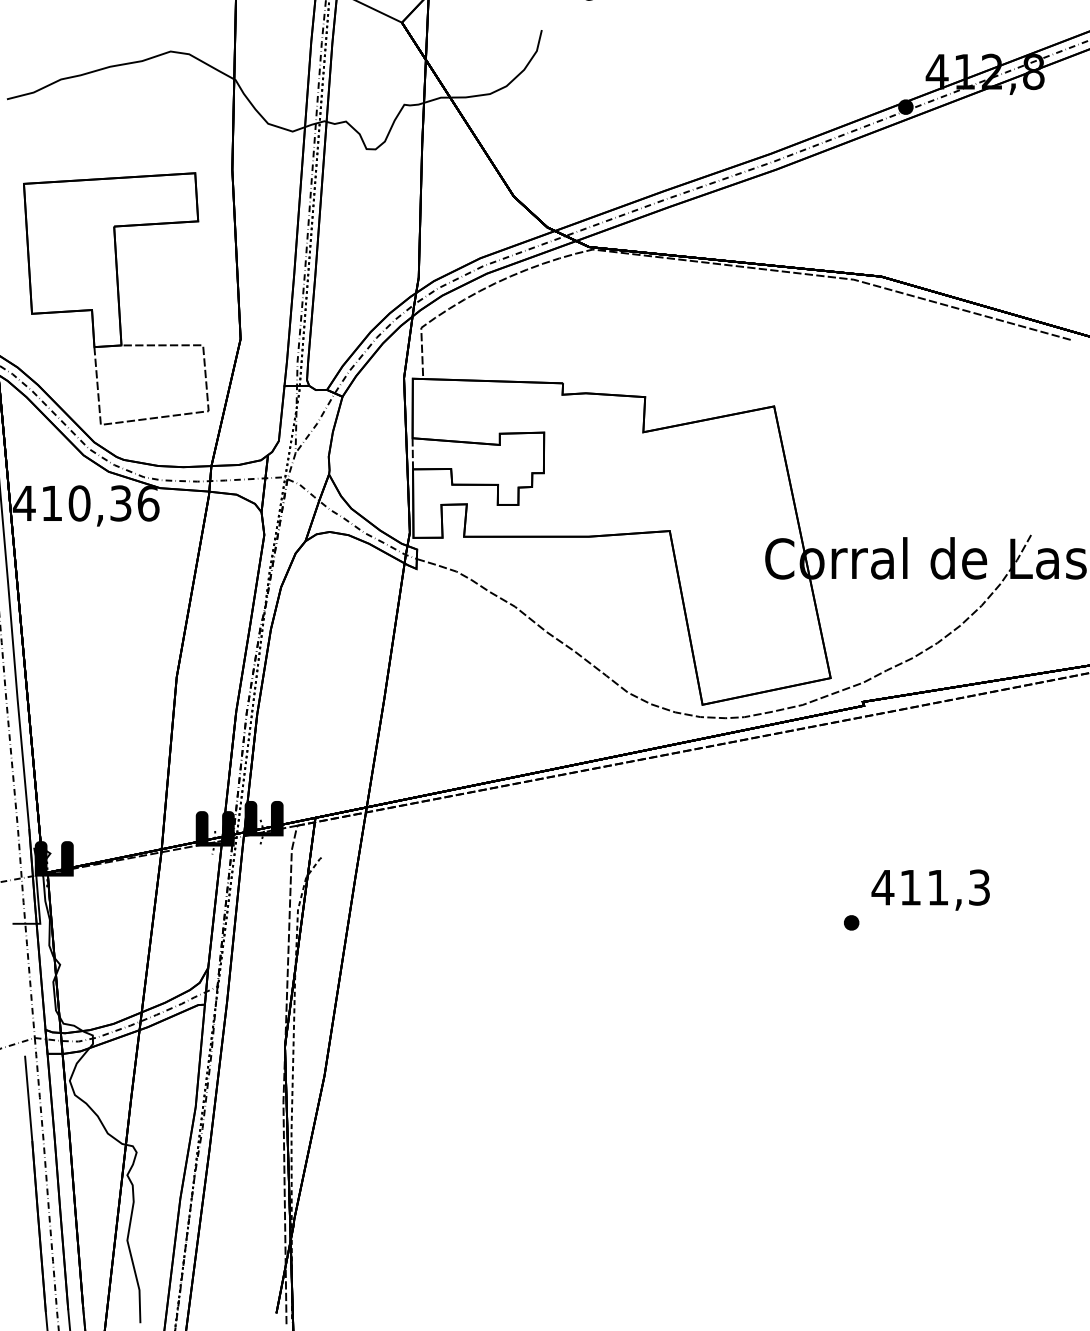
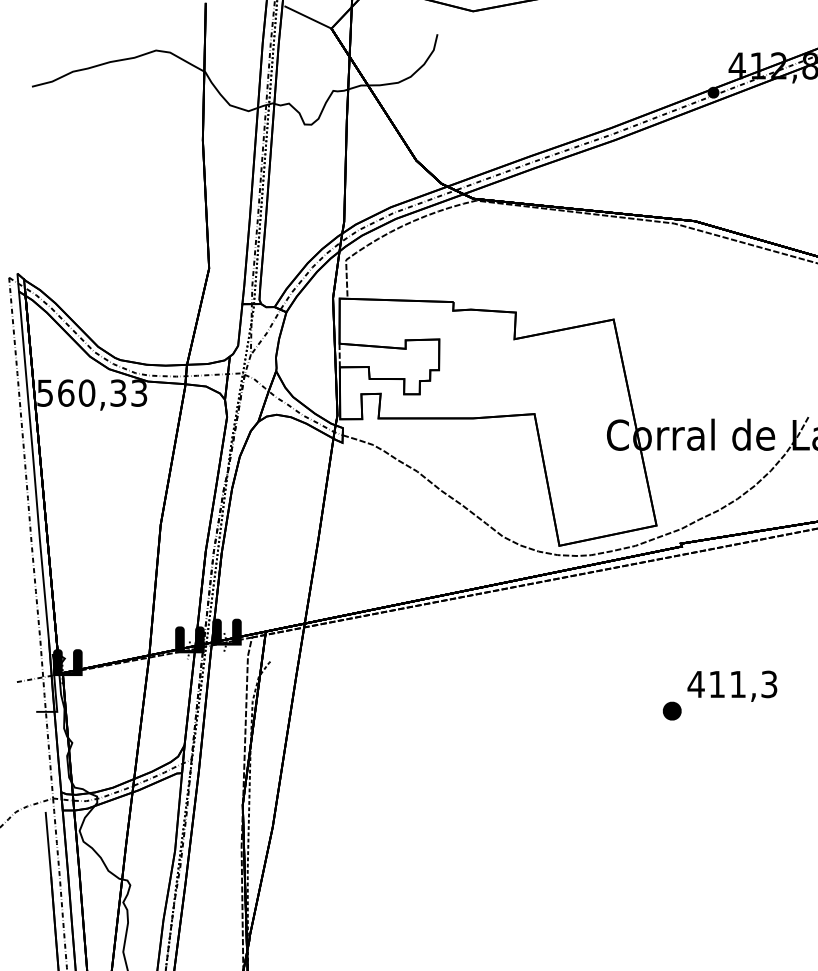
part: (116, 298) -> (115, 237), removed
text: (85, 503) -> (91, 393), 410,36 -> 560,33
part: (851, 922) -> (672, 710), size x1.6

